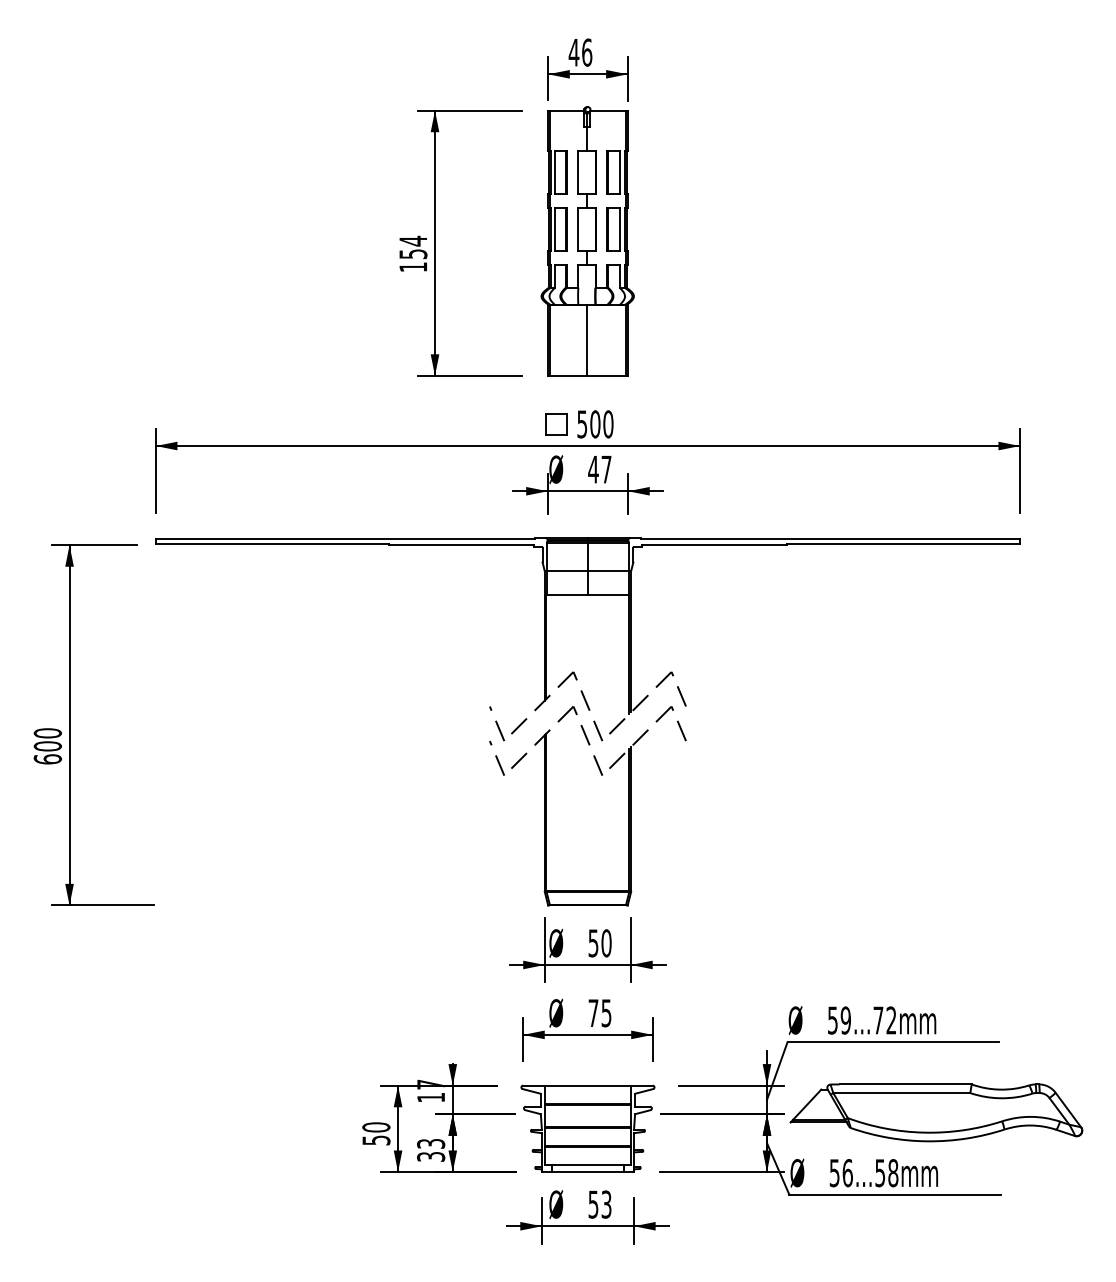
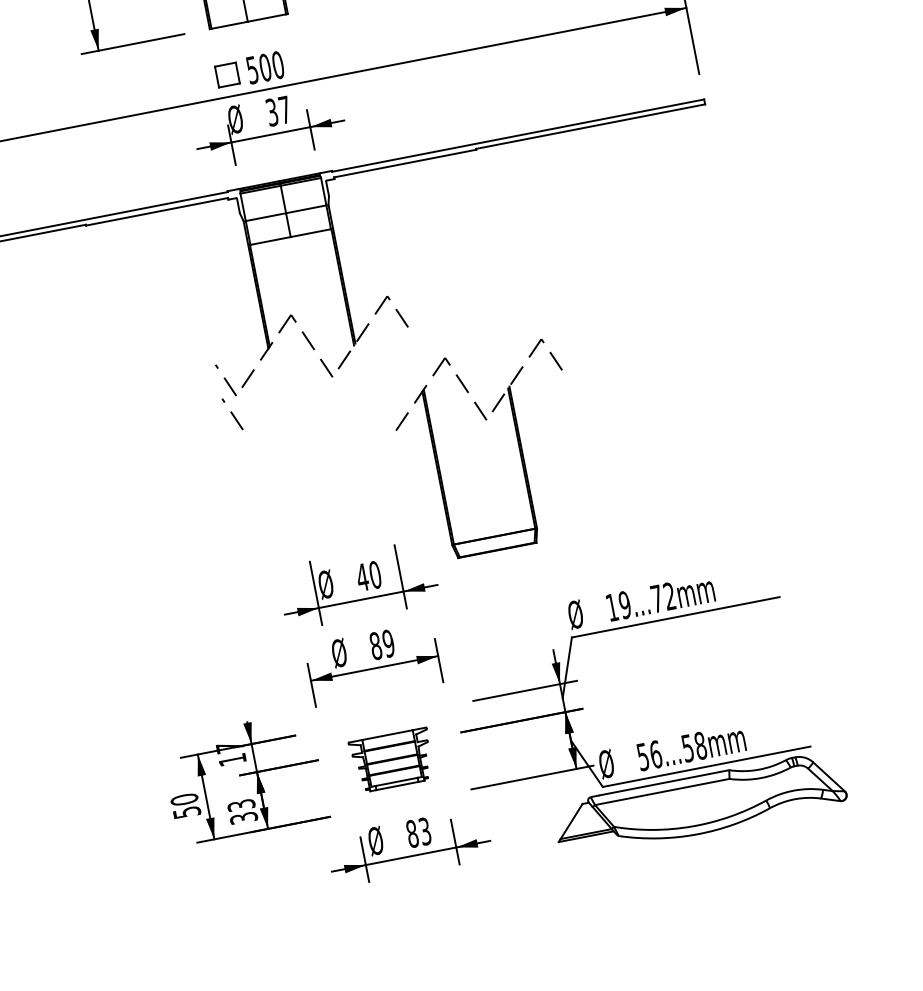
text: (593, 469) -> (272, 112), 47 -> 37
part: (628, 806) -> (518, 445), moved
text: (593, 943) -> (362, 577), 50 -> 40
text: (599, 1013) -> (381, 645), 75 -> 89
text: (832, 1020) -> (611, 607), 59...72mm -> 19...72mm
part: (936, 1112) -> (700, 804), moved
part: (587, 1128) -> (391, 760), size x0.6
text: (593, 1204) -> (412, 833), 53 -> 83

